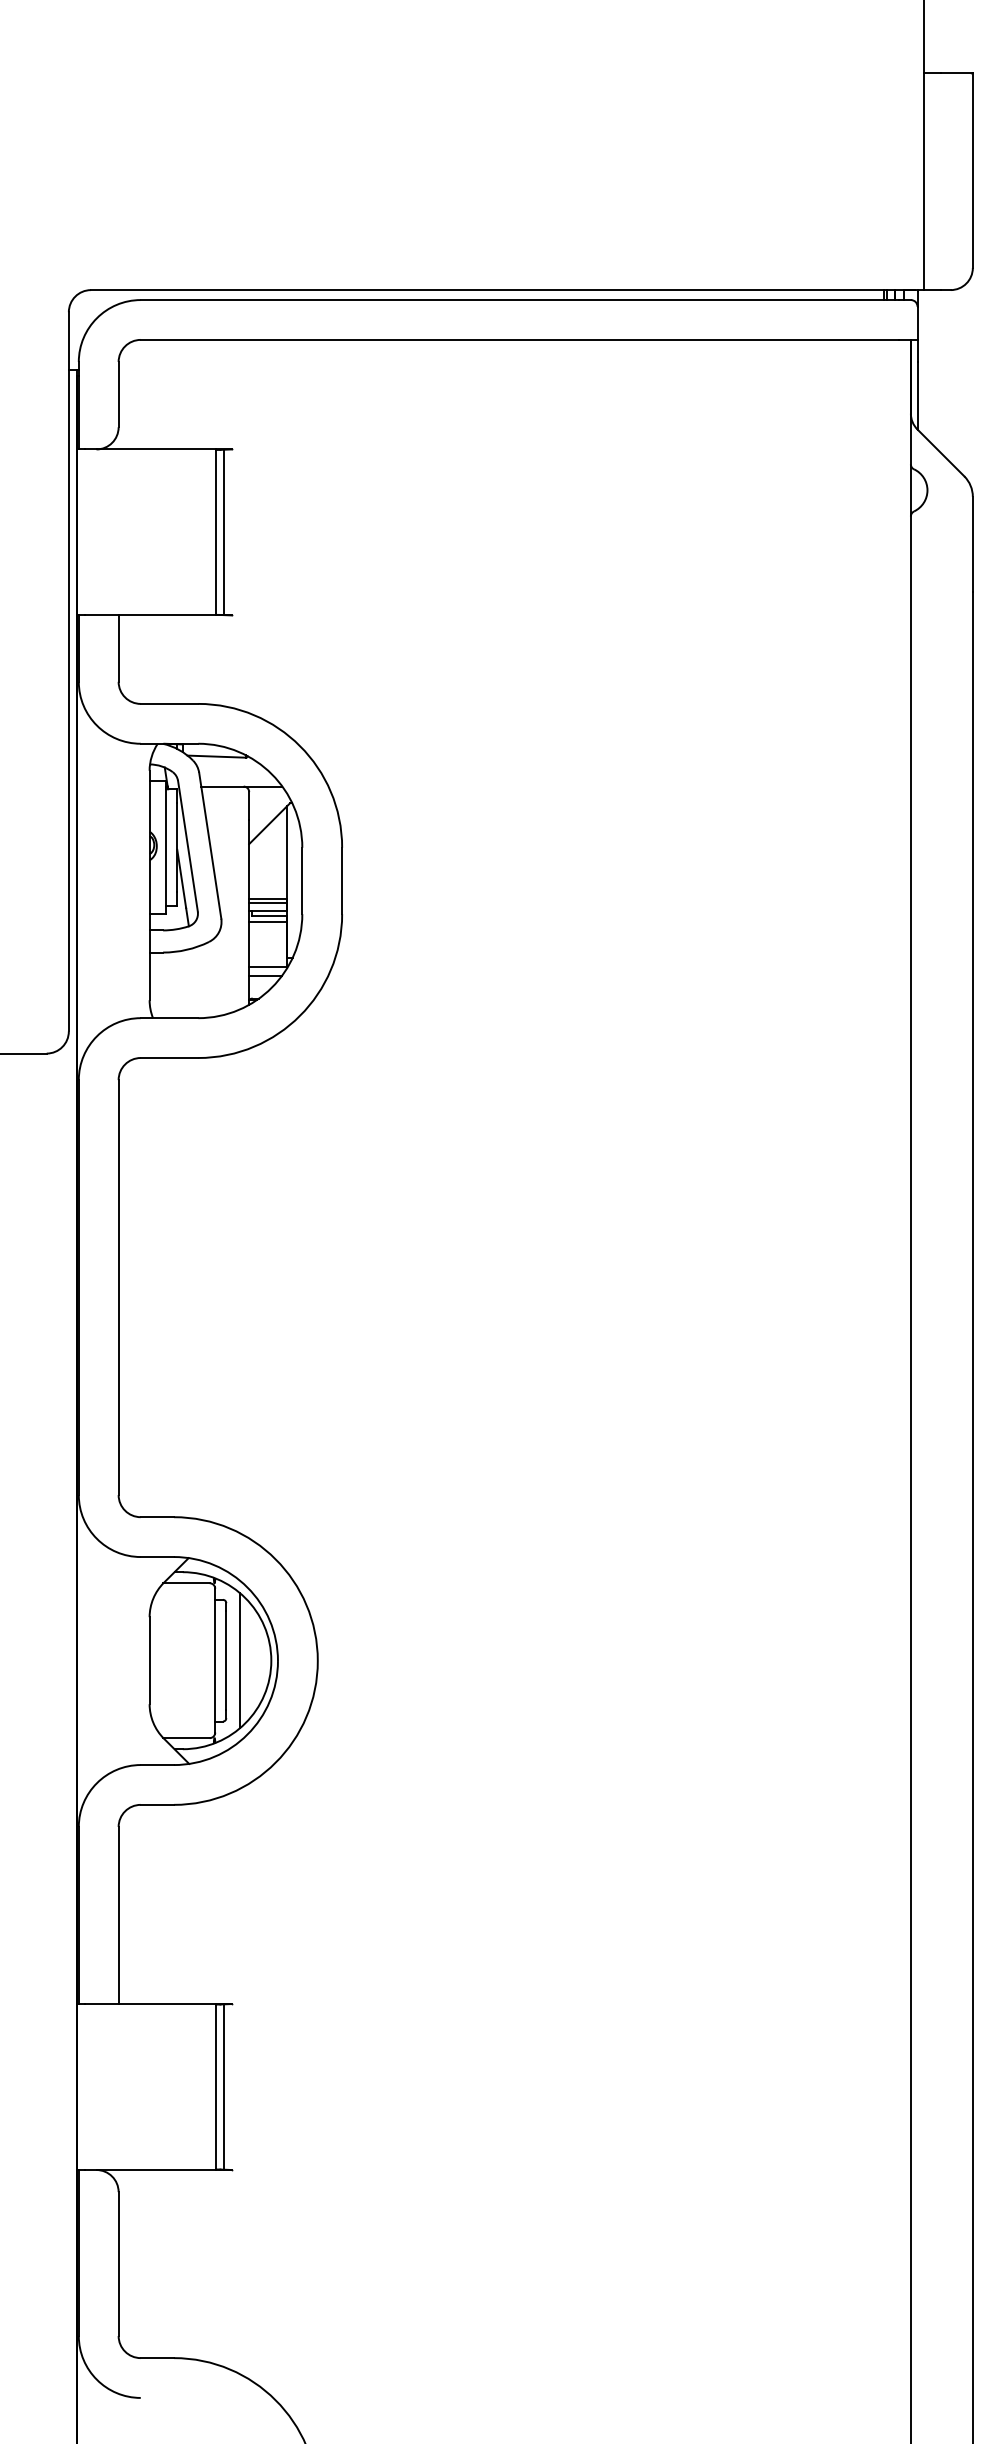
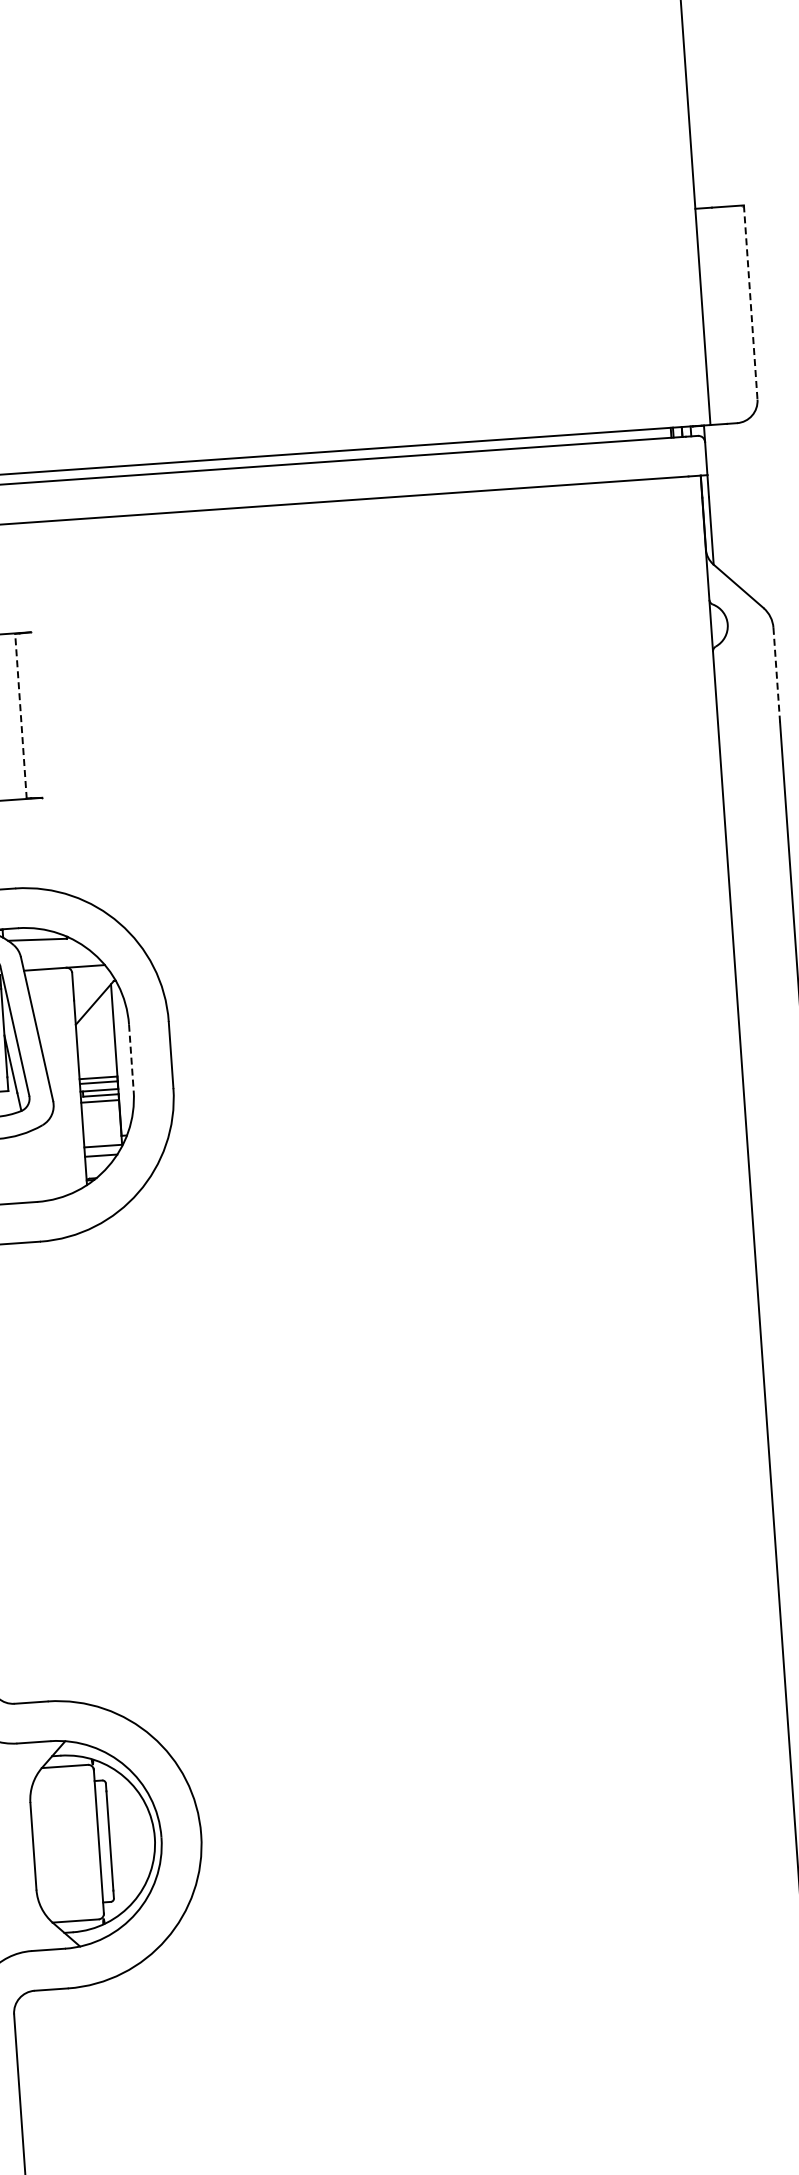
line: (972, 171) -> (750, 303), solid -> dashed
line: (216, 532) -> (21, 716), solid -> dashed
line: (223, 532) -> (28, 715), removed
line: (972, 544) -> (776, 675), solid -> dashed
line: (302, 881) -> (131, 1058), solid -> dashed
line: (240, 1660) -> (124, 1839), removed

